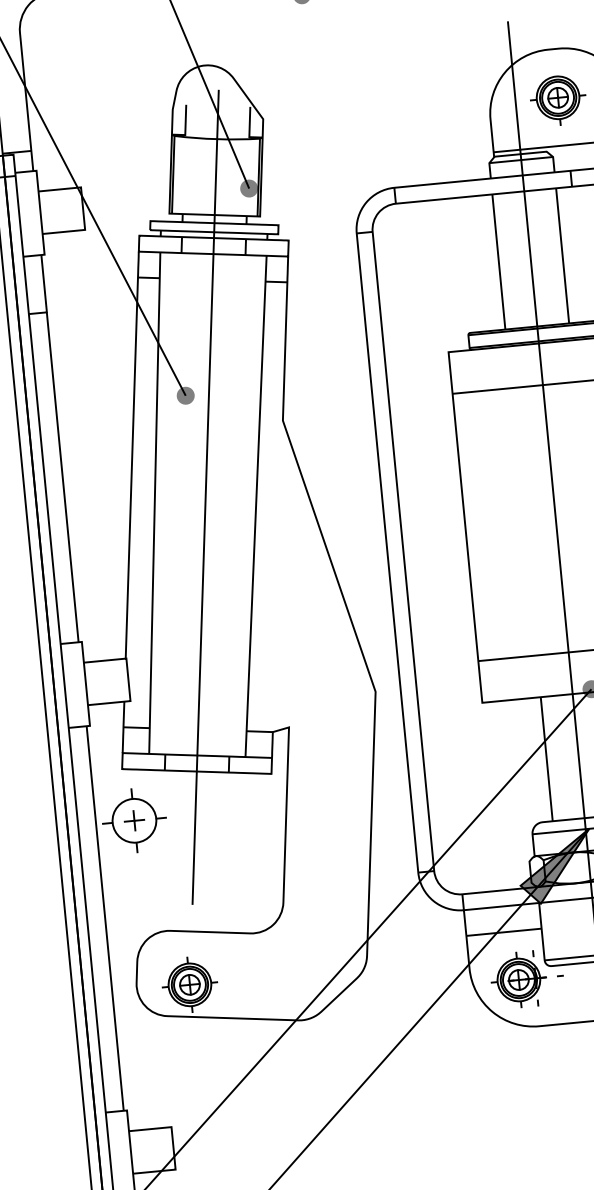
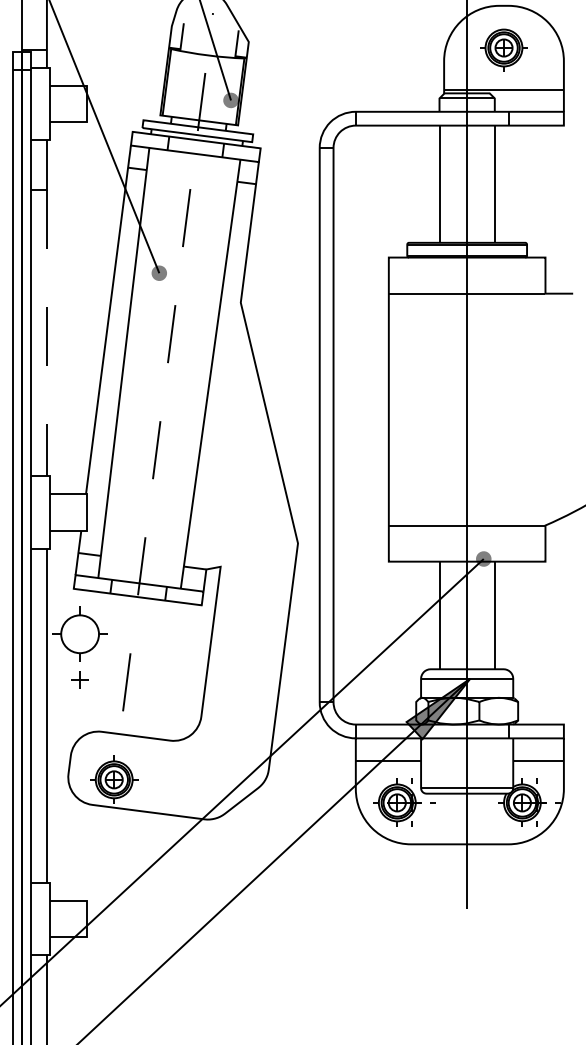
line: (62, 477) -> (46, 333), solid -> dashed
line: (206, 496) -> (168, 361), solid -> dashed
part: (133, 819) -> (79, 679), moved

